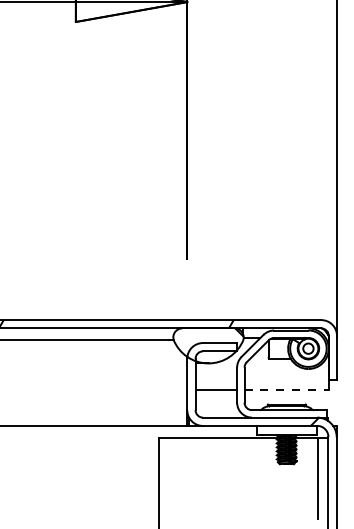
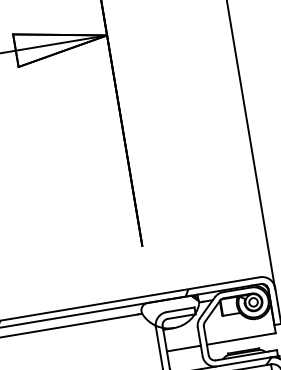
line: (287, 389) -> (242, 338), dashed -> solid

